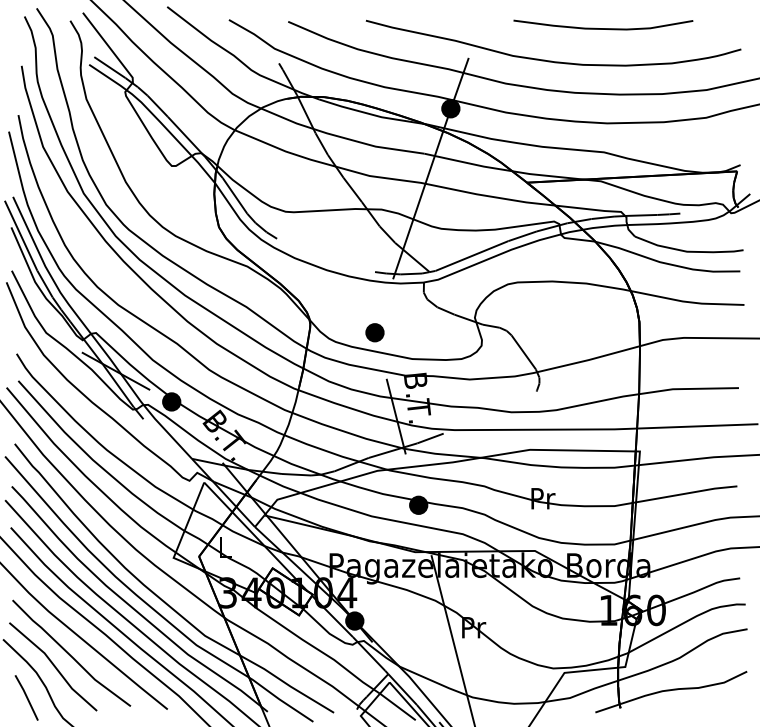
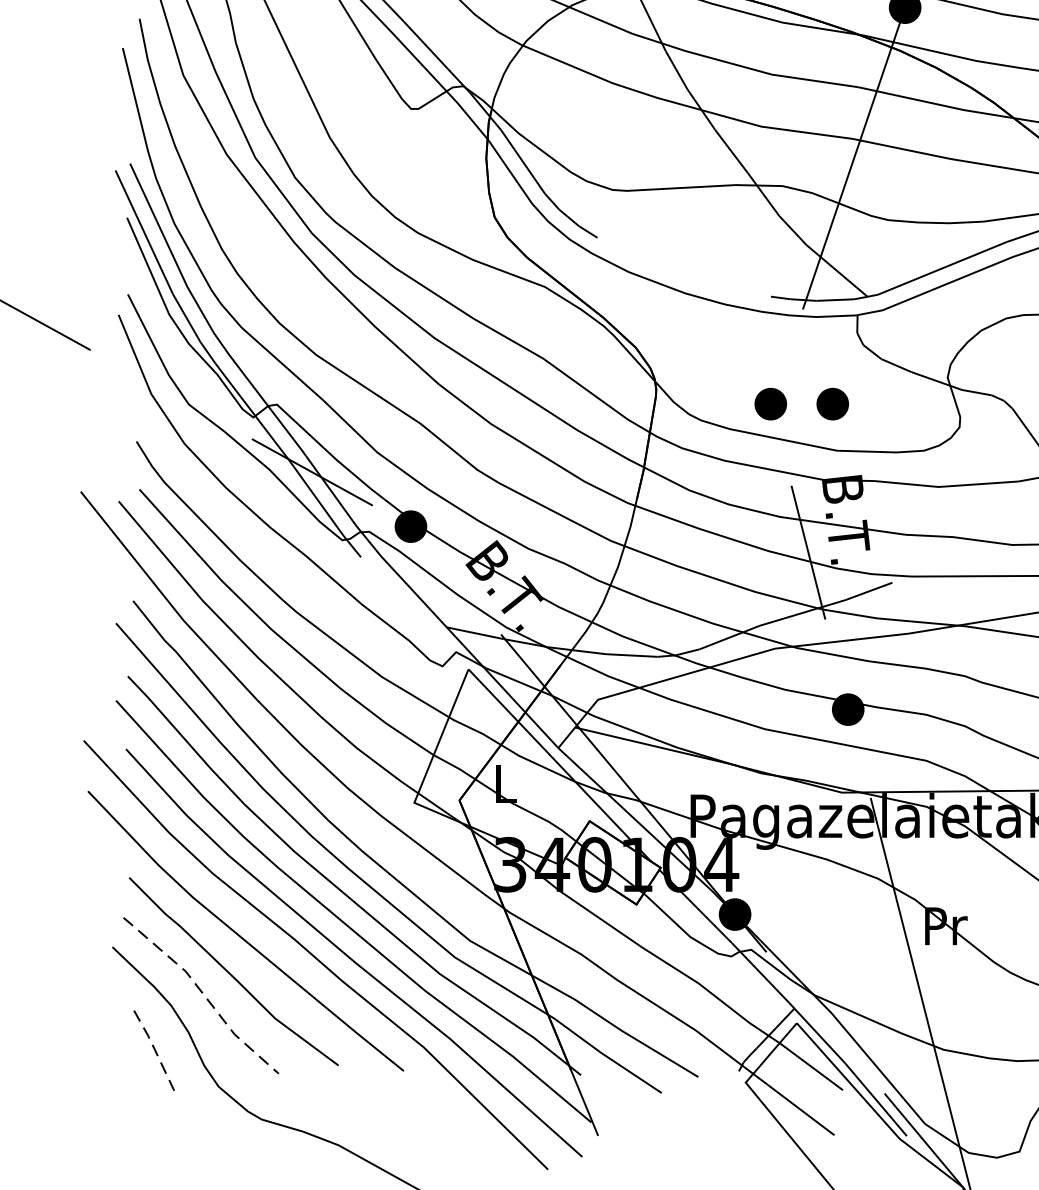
part: (409, 332) -> (831, 403), added
line: (54, 665) -> (203, 993), solid -> dashed
line: (26, 697) -> (153, 1049), solid -> dashed

